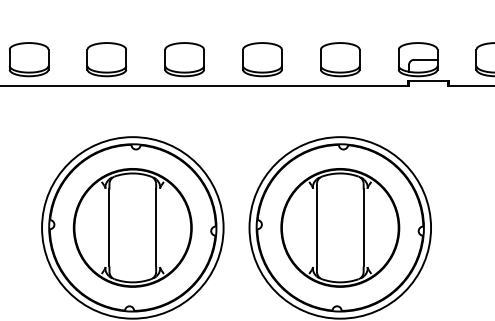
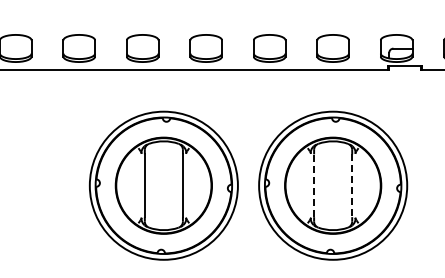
line: (317, 227) -> (314, 185), solid -> dashed
line: (364, 228) -> (352, 186), solid -> dashed

